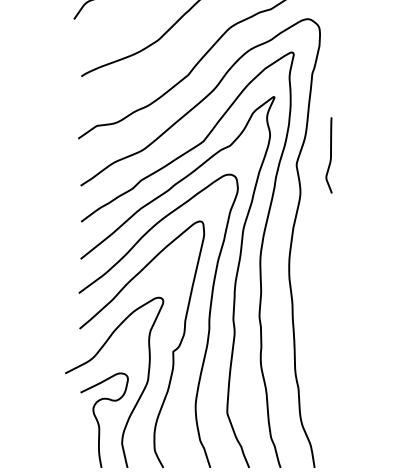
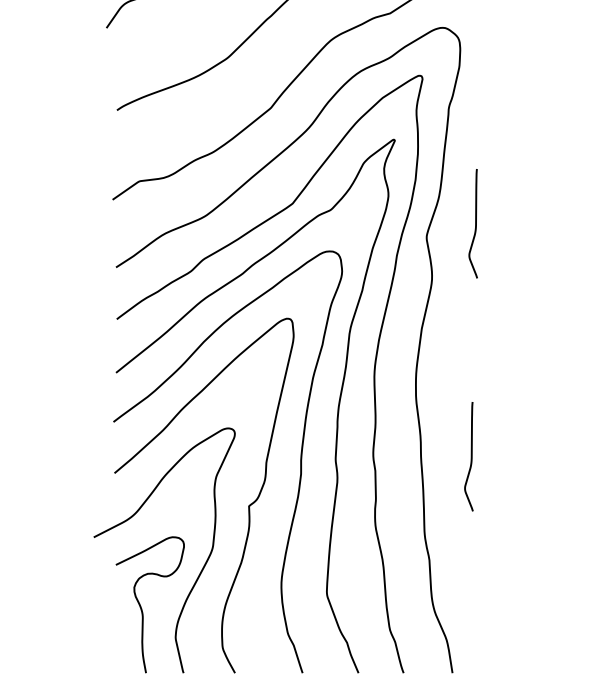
curve: (327, 317) -> (471, 456), added

